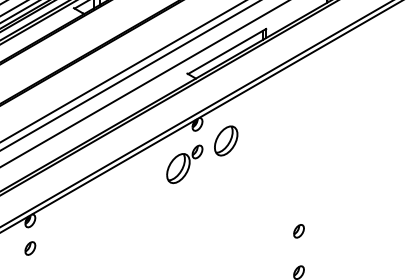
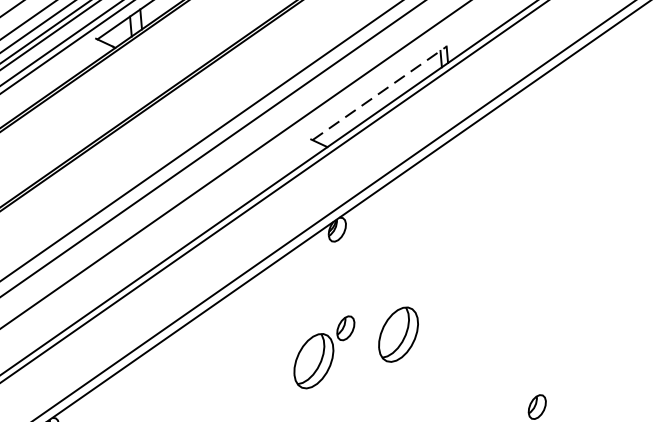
line: (227, 51) -> (380, 93), solid -> dashed
part: (226, 140) -> (399, 333), moved
part: (184, 164) -> (324, 352), moved

